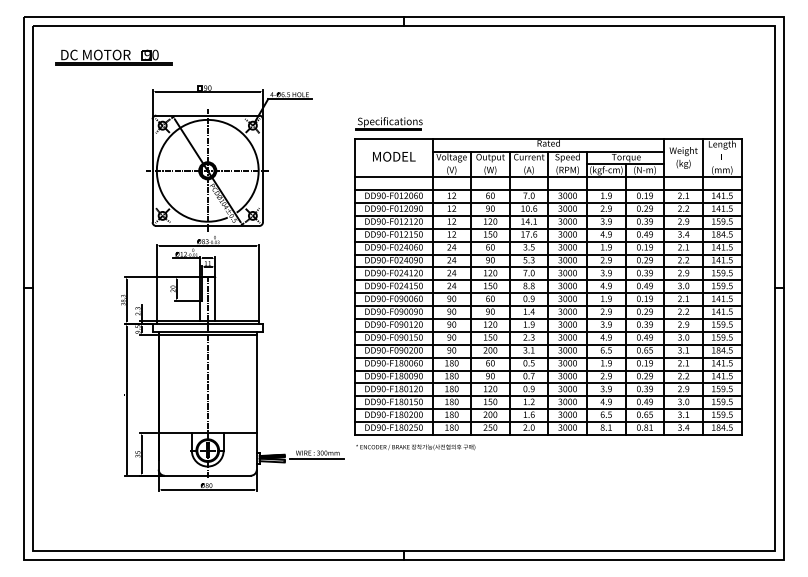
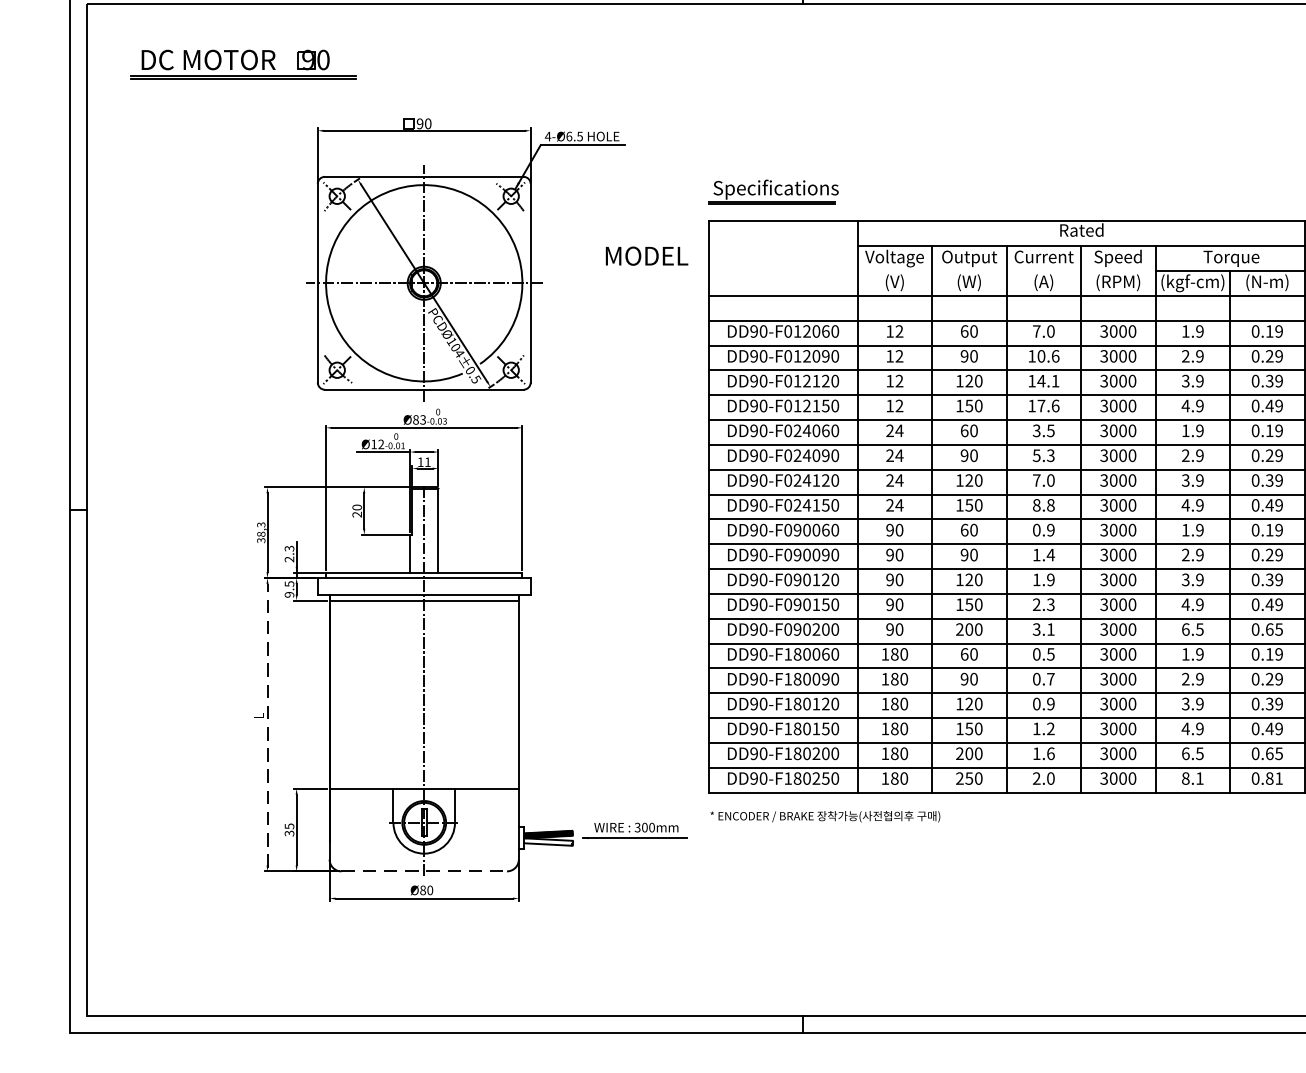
text: (394, 156) -> (647, 255), moved
line: (126, 400) -> (267, 726), solid -> dashed
line: (207, 475) -> (423, 870), solid -> dashed

